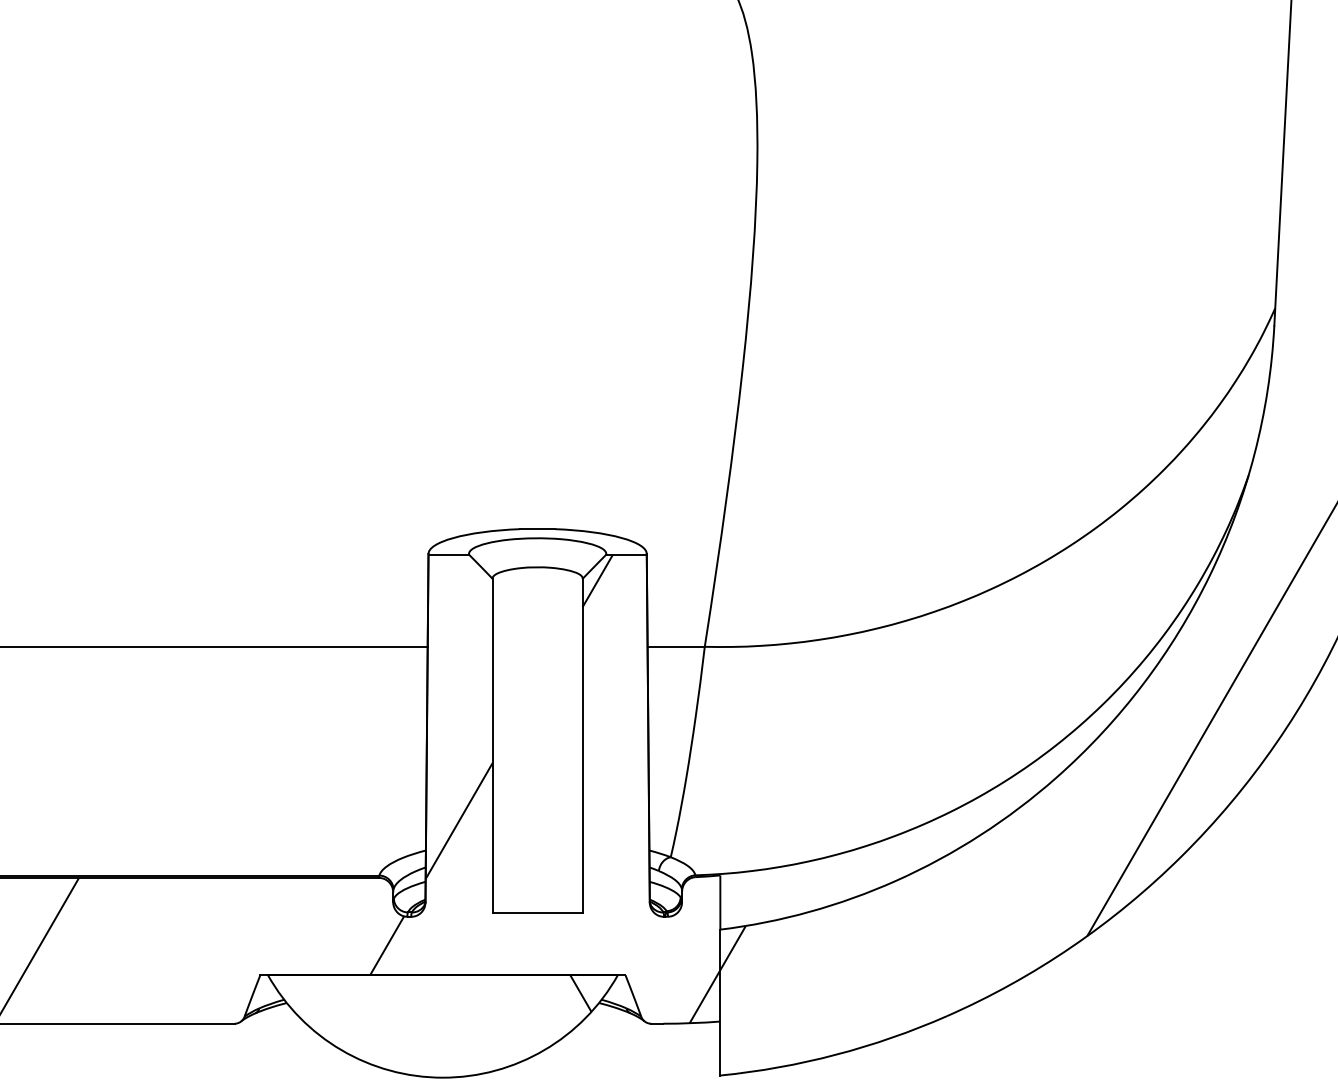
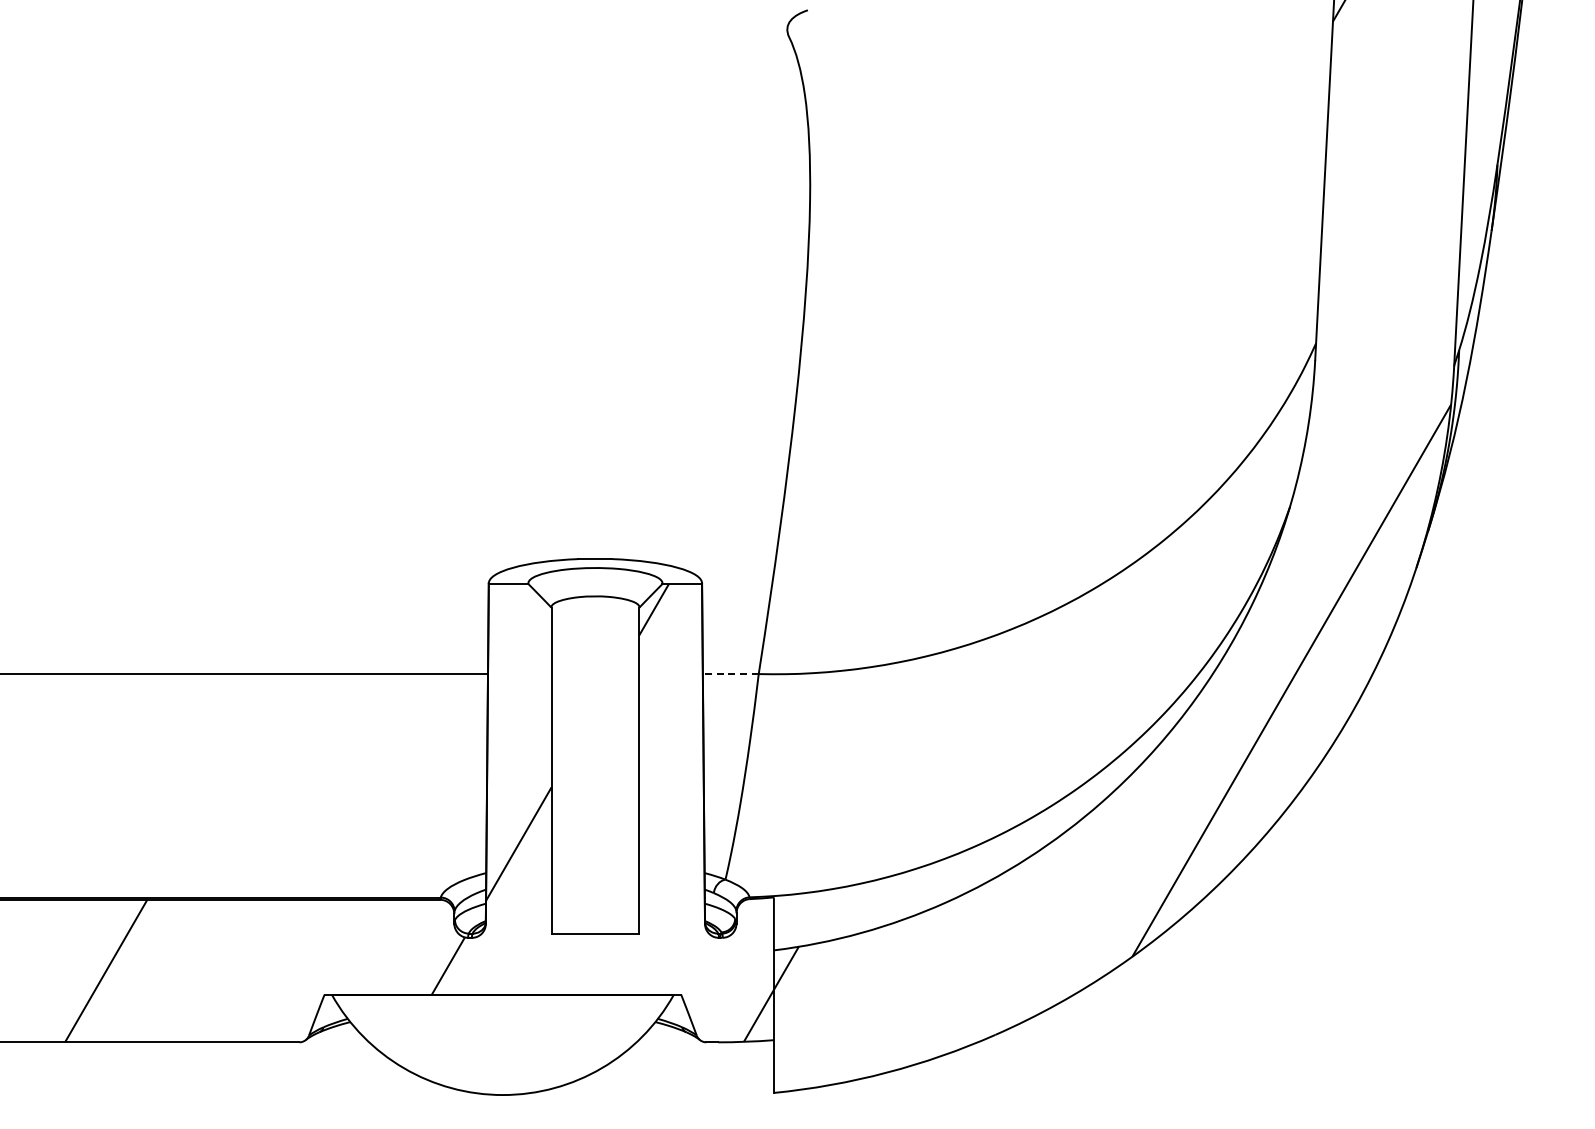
line: (675, 647) -> (730, 674), solid -> dashed
hatch: (580, 993) -> (637, 1012), removed

